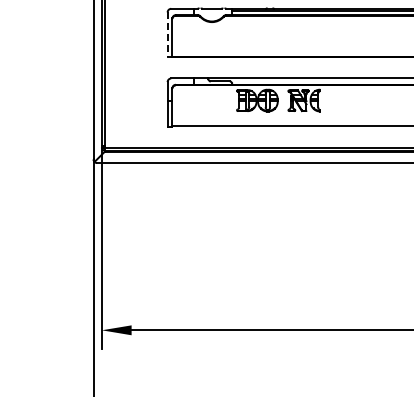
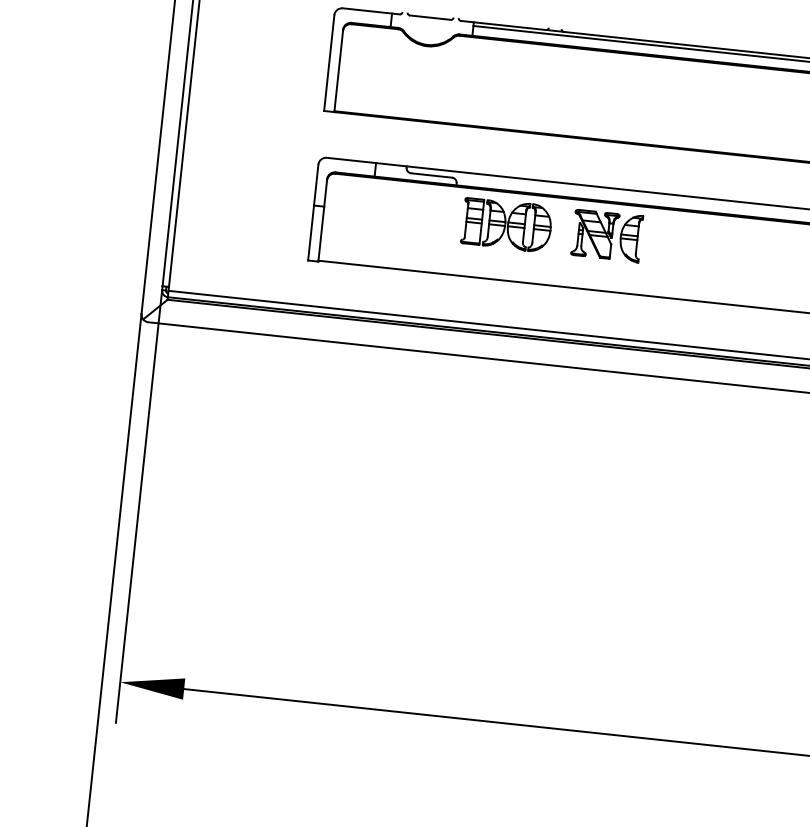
line: (167, 35) -> (328, 64), dashed -> solid

